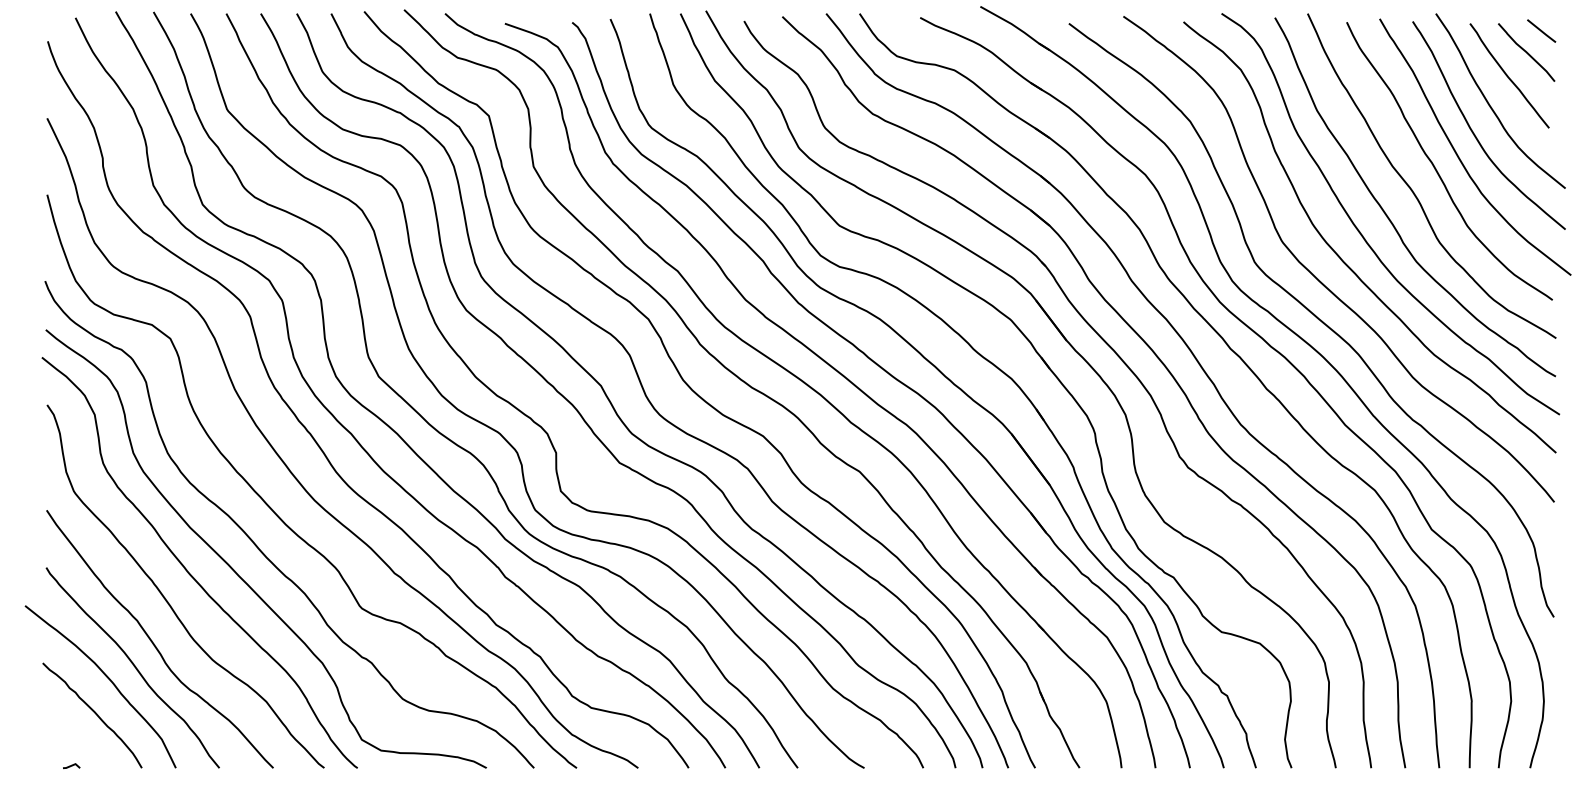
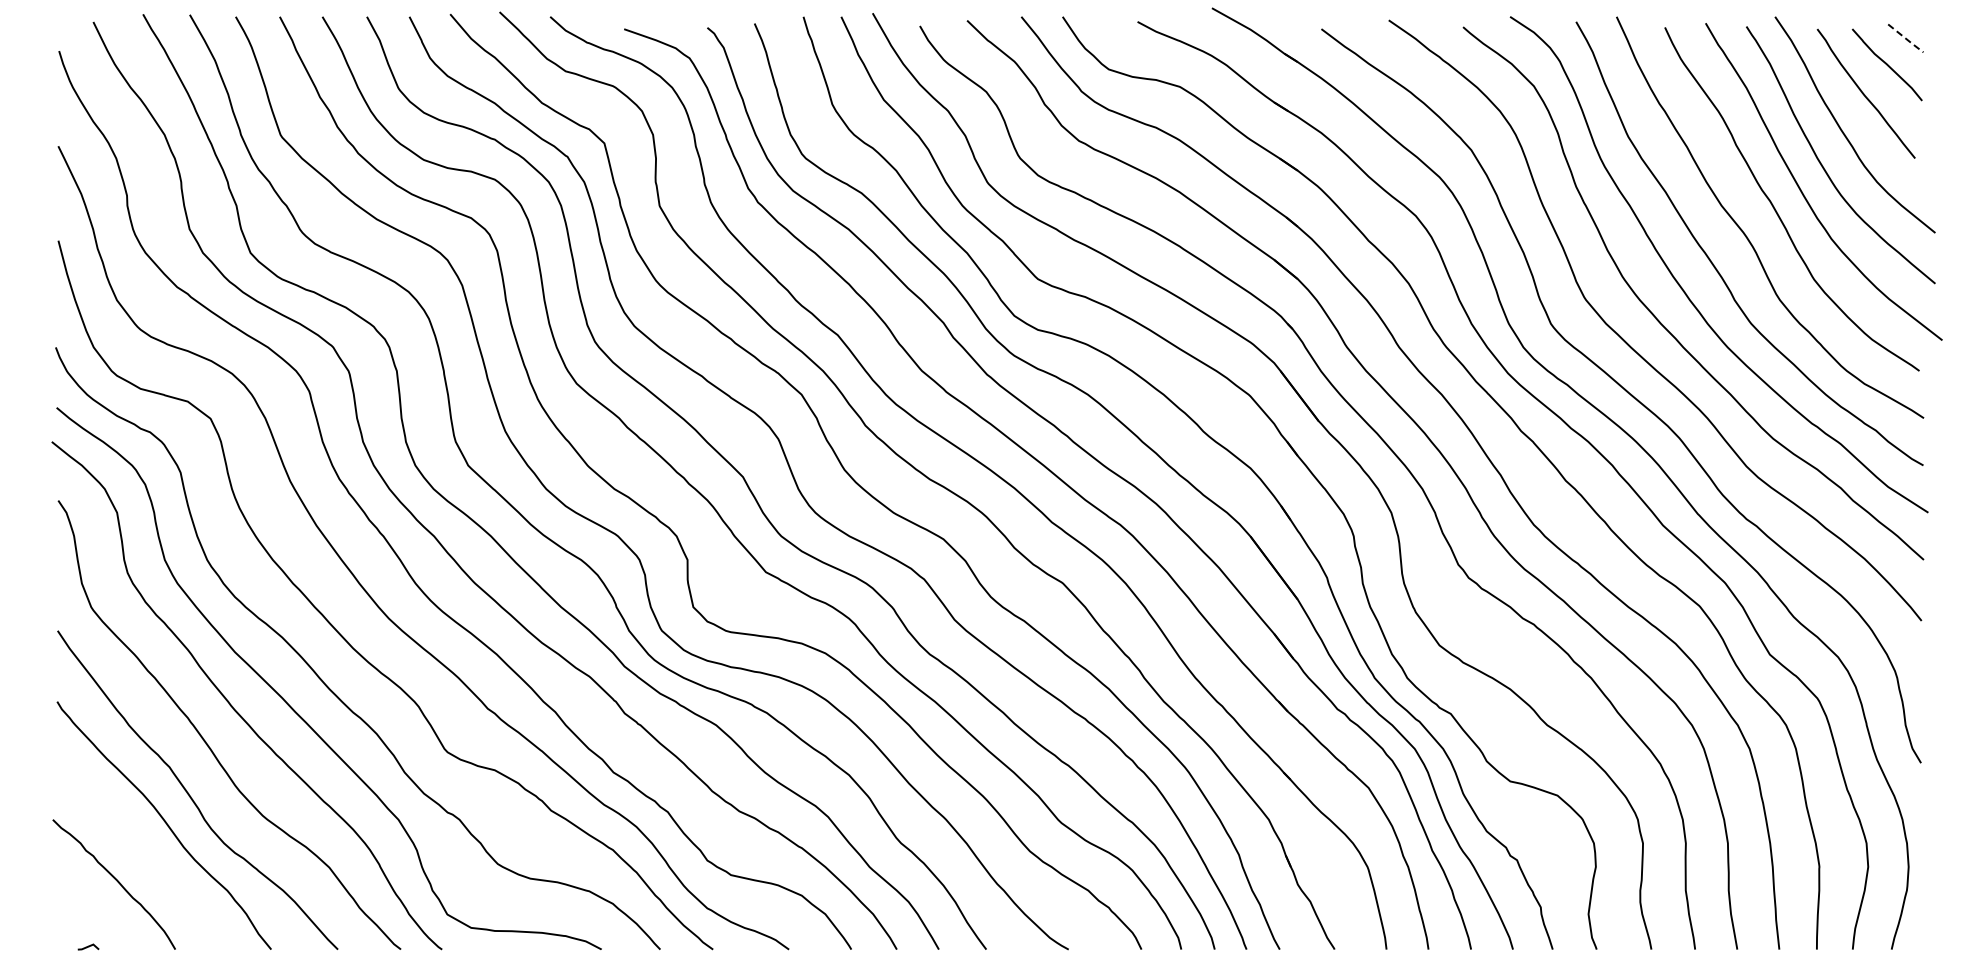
line: (1542, 31) -> (1906, 39), solid -> dashed
curve: (108, 679) -> (133, 839), removed

